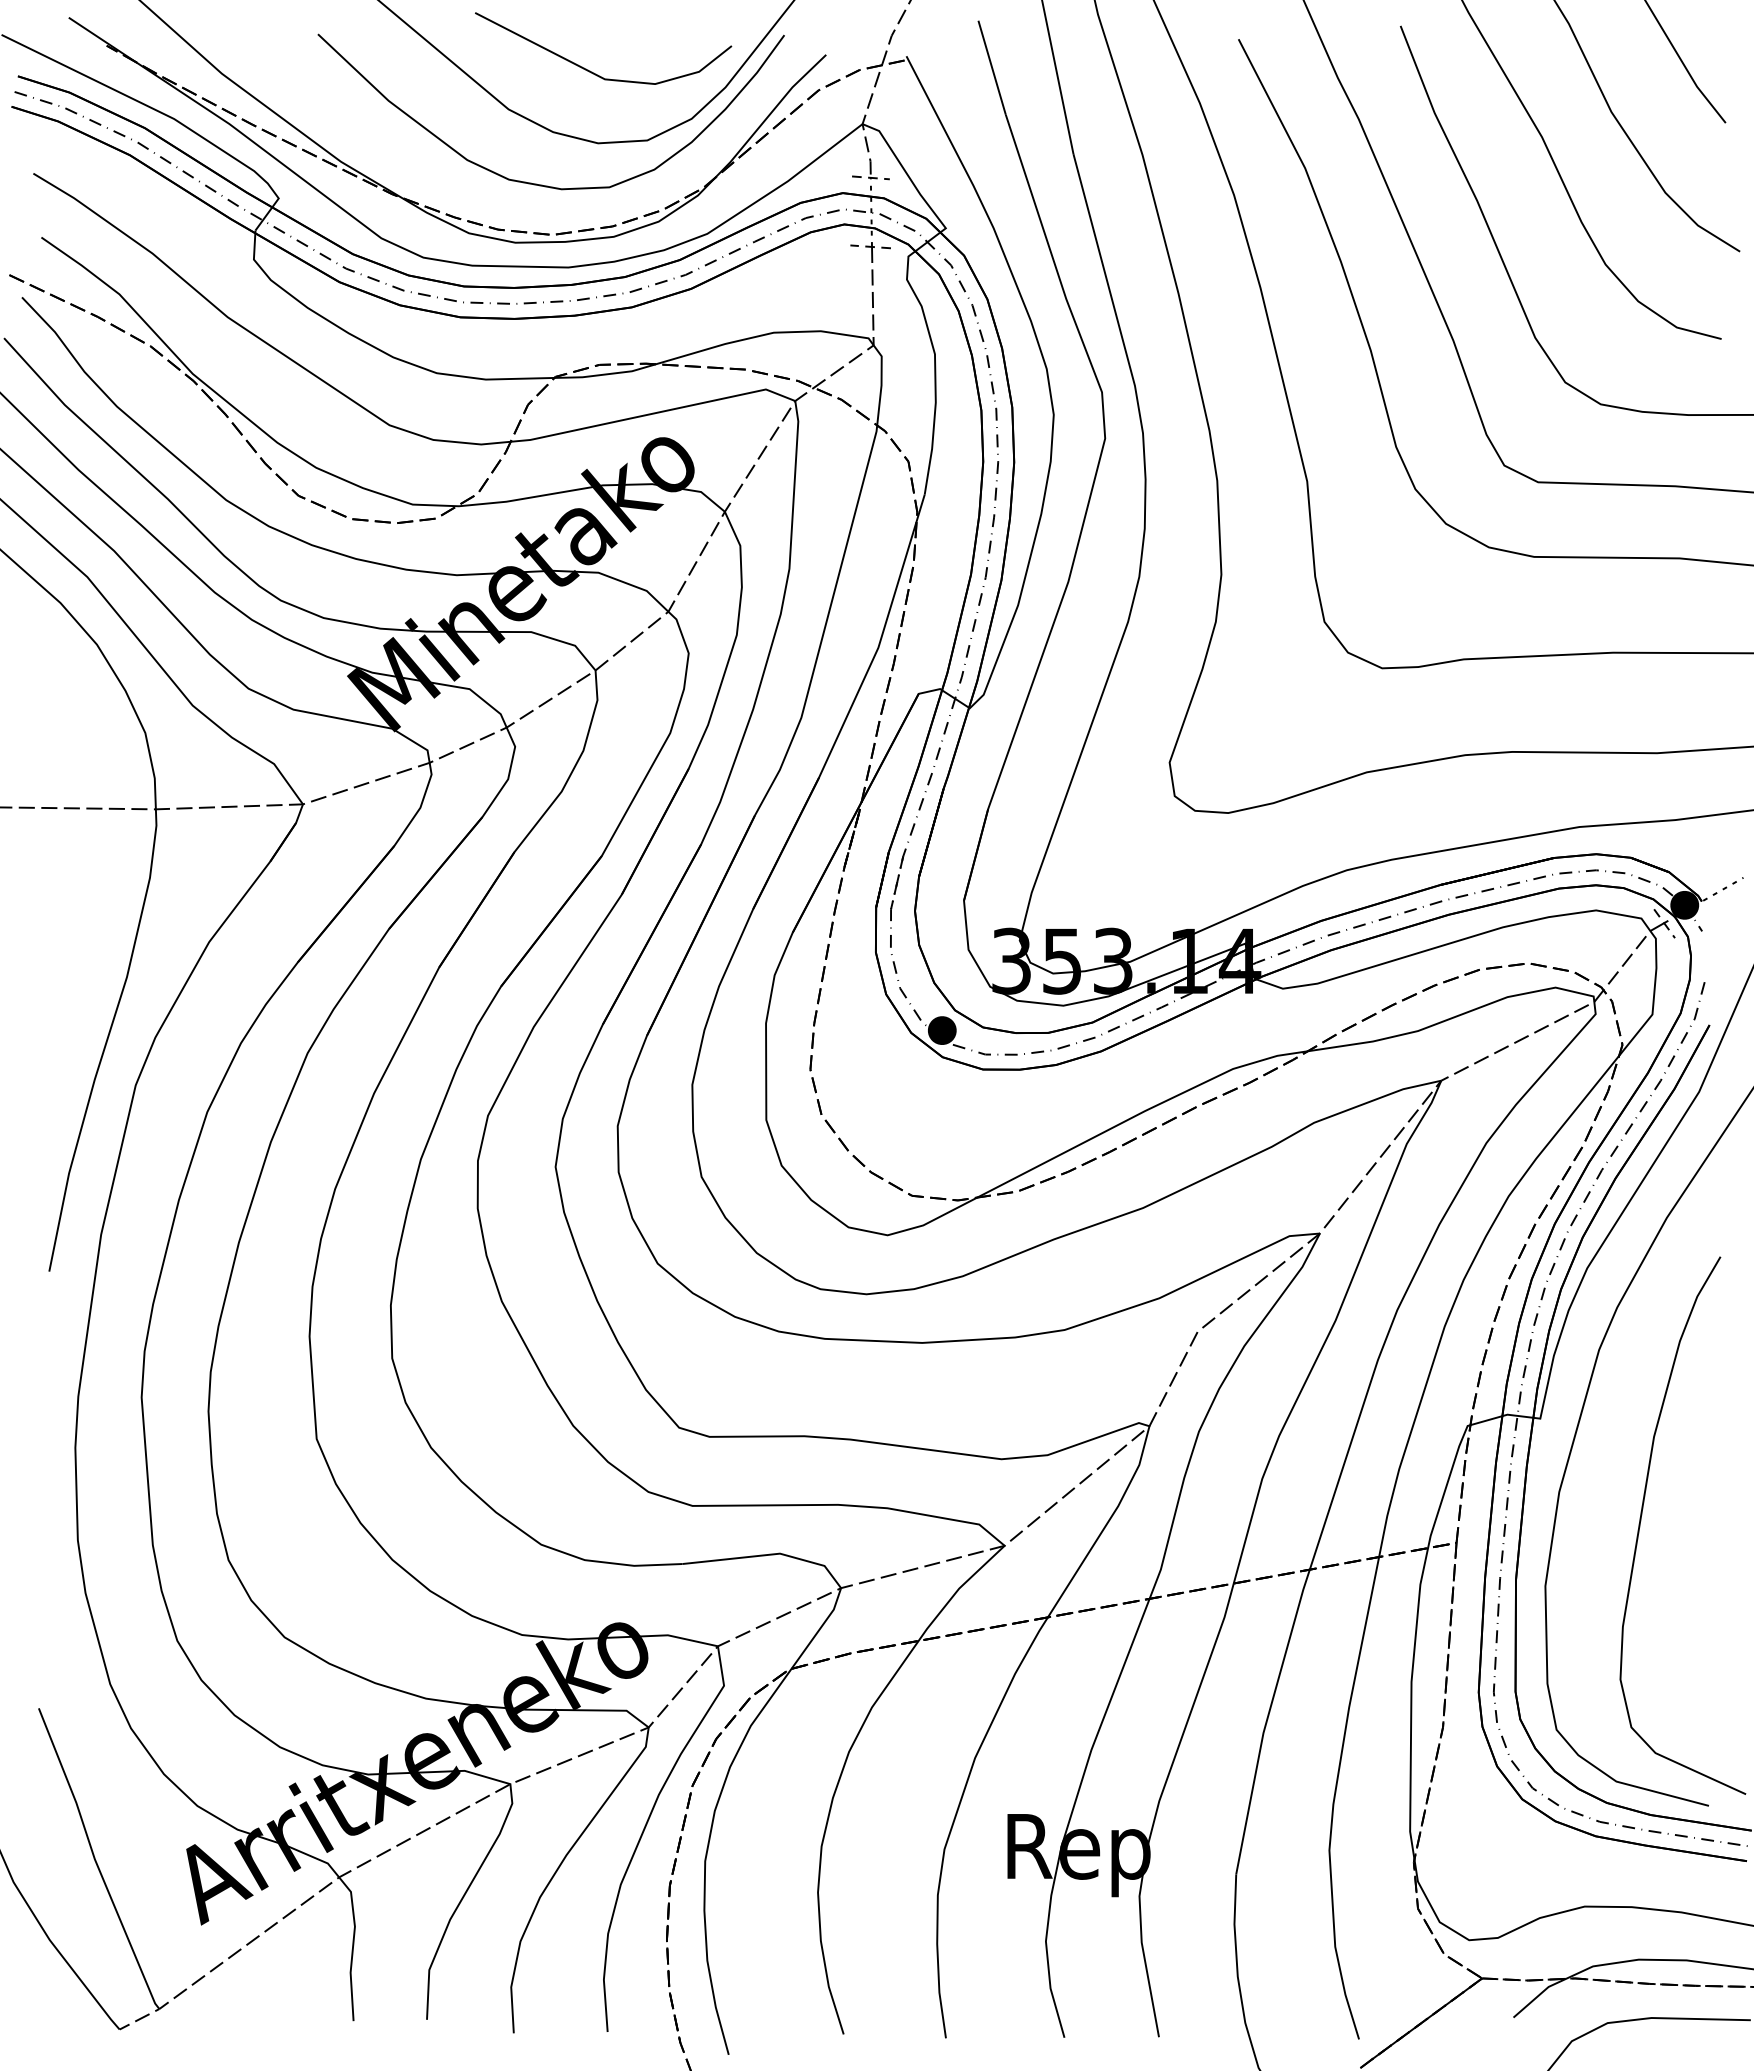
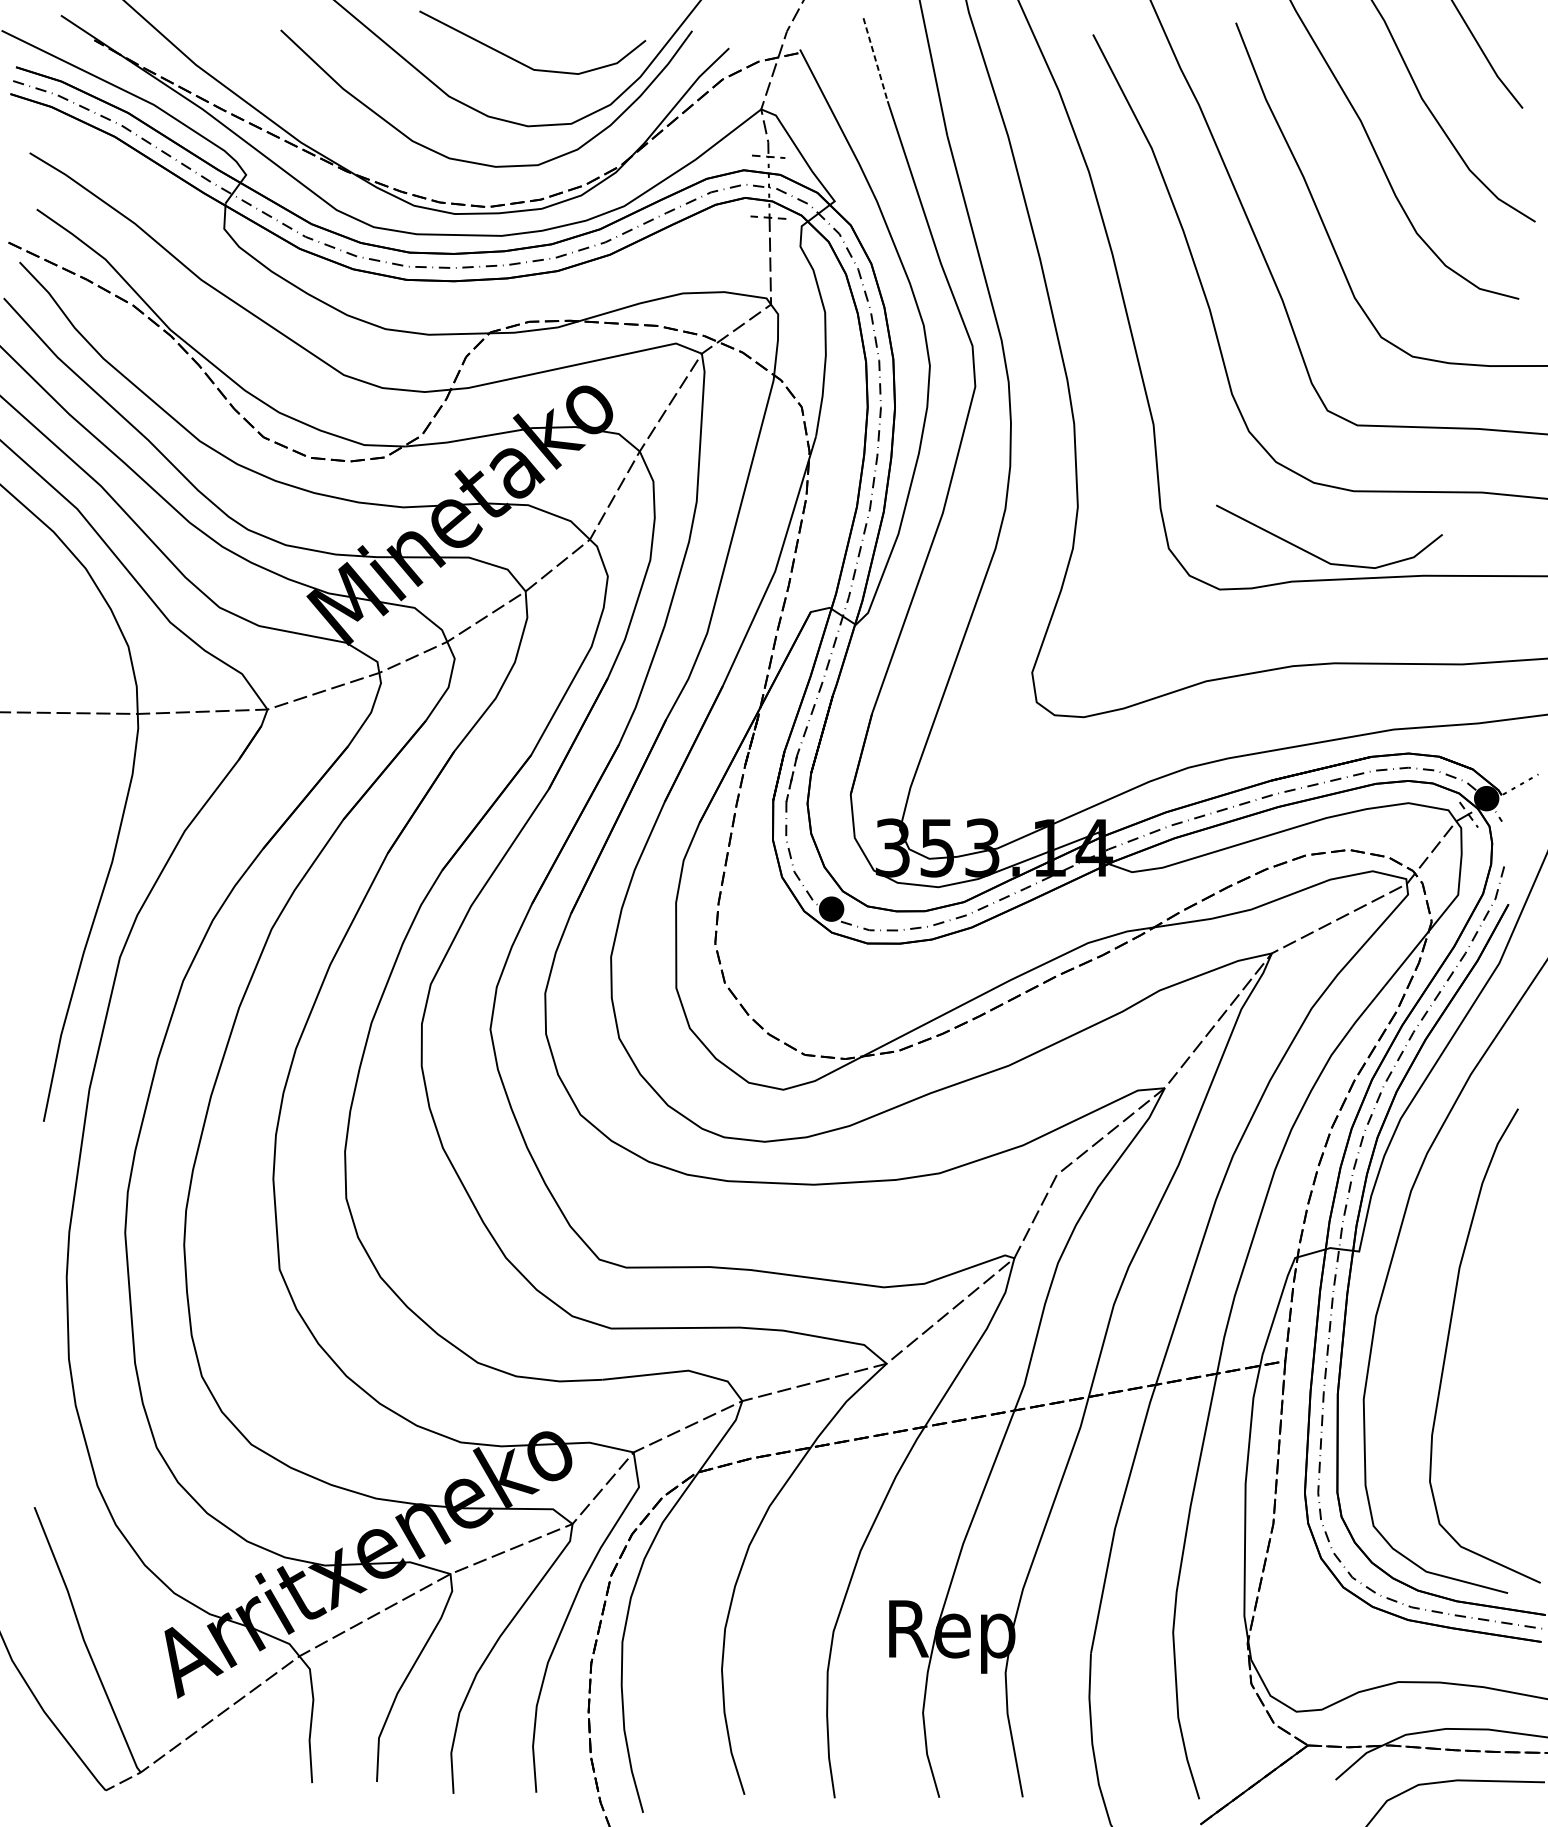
line: (992, 67) -> (875, 59), solid -> dashed
line: (1495, 631) -> (1319, 557), added

